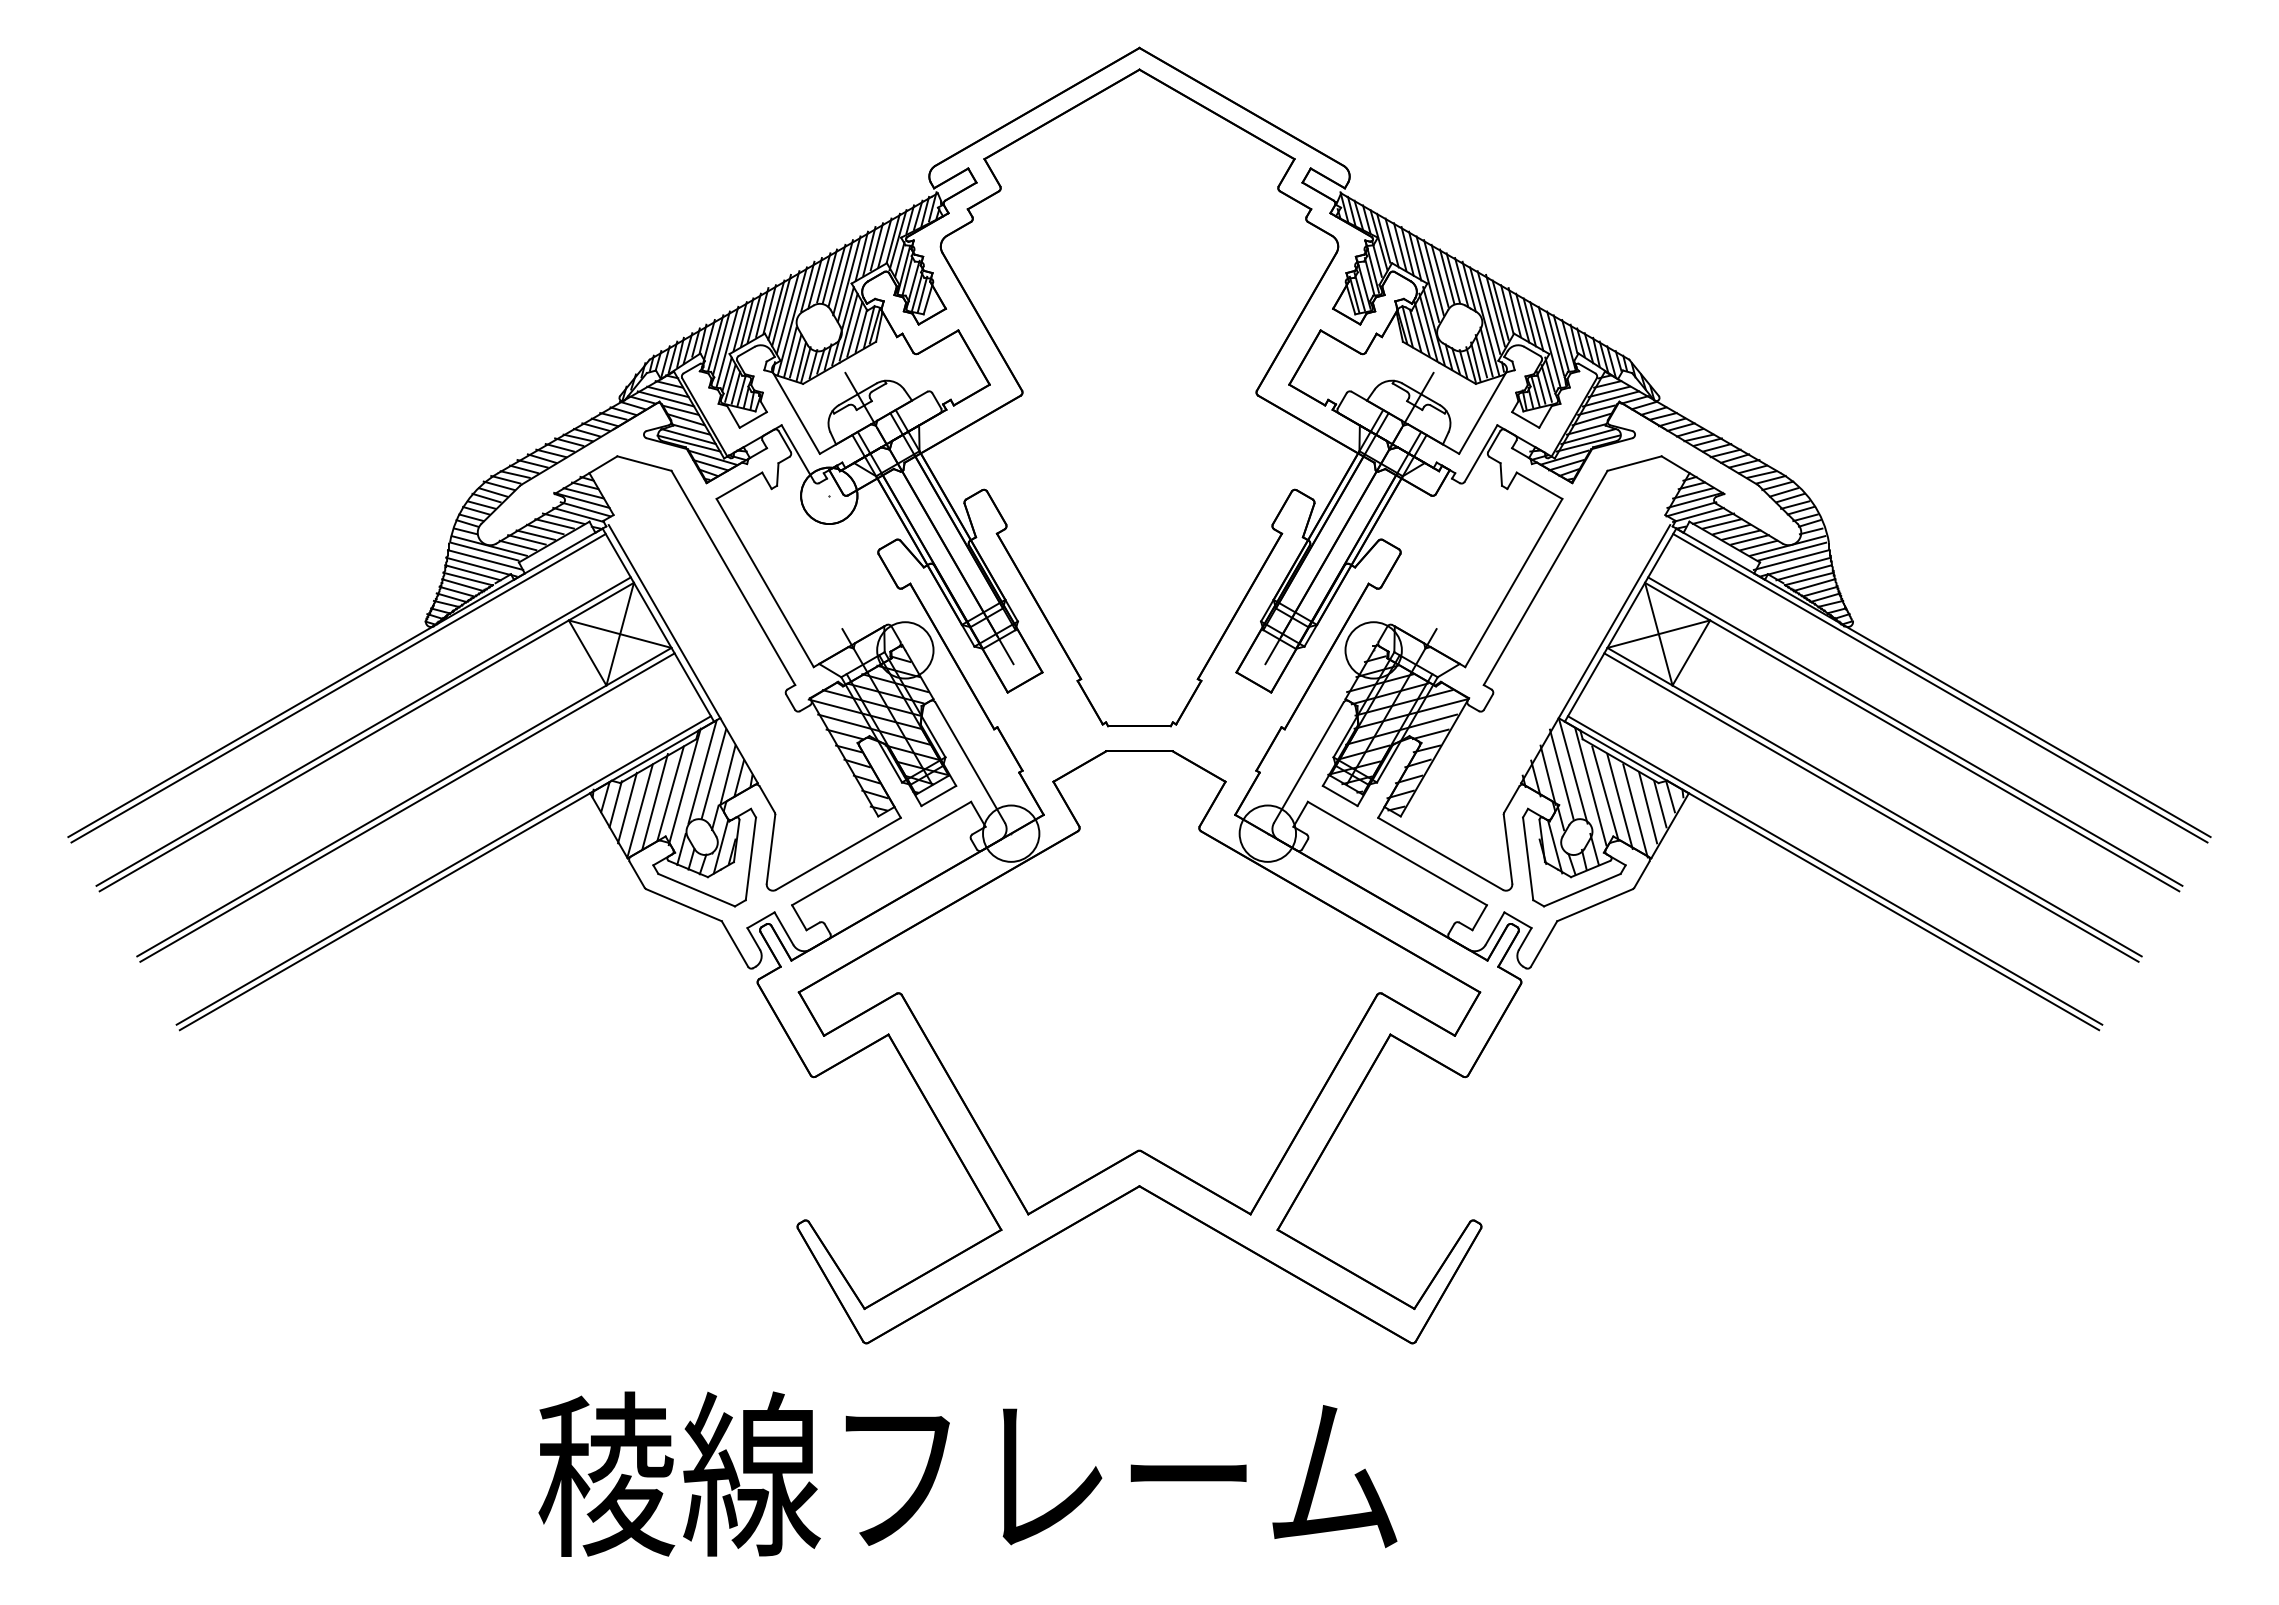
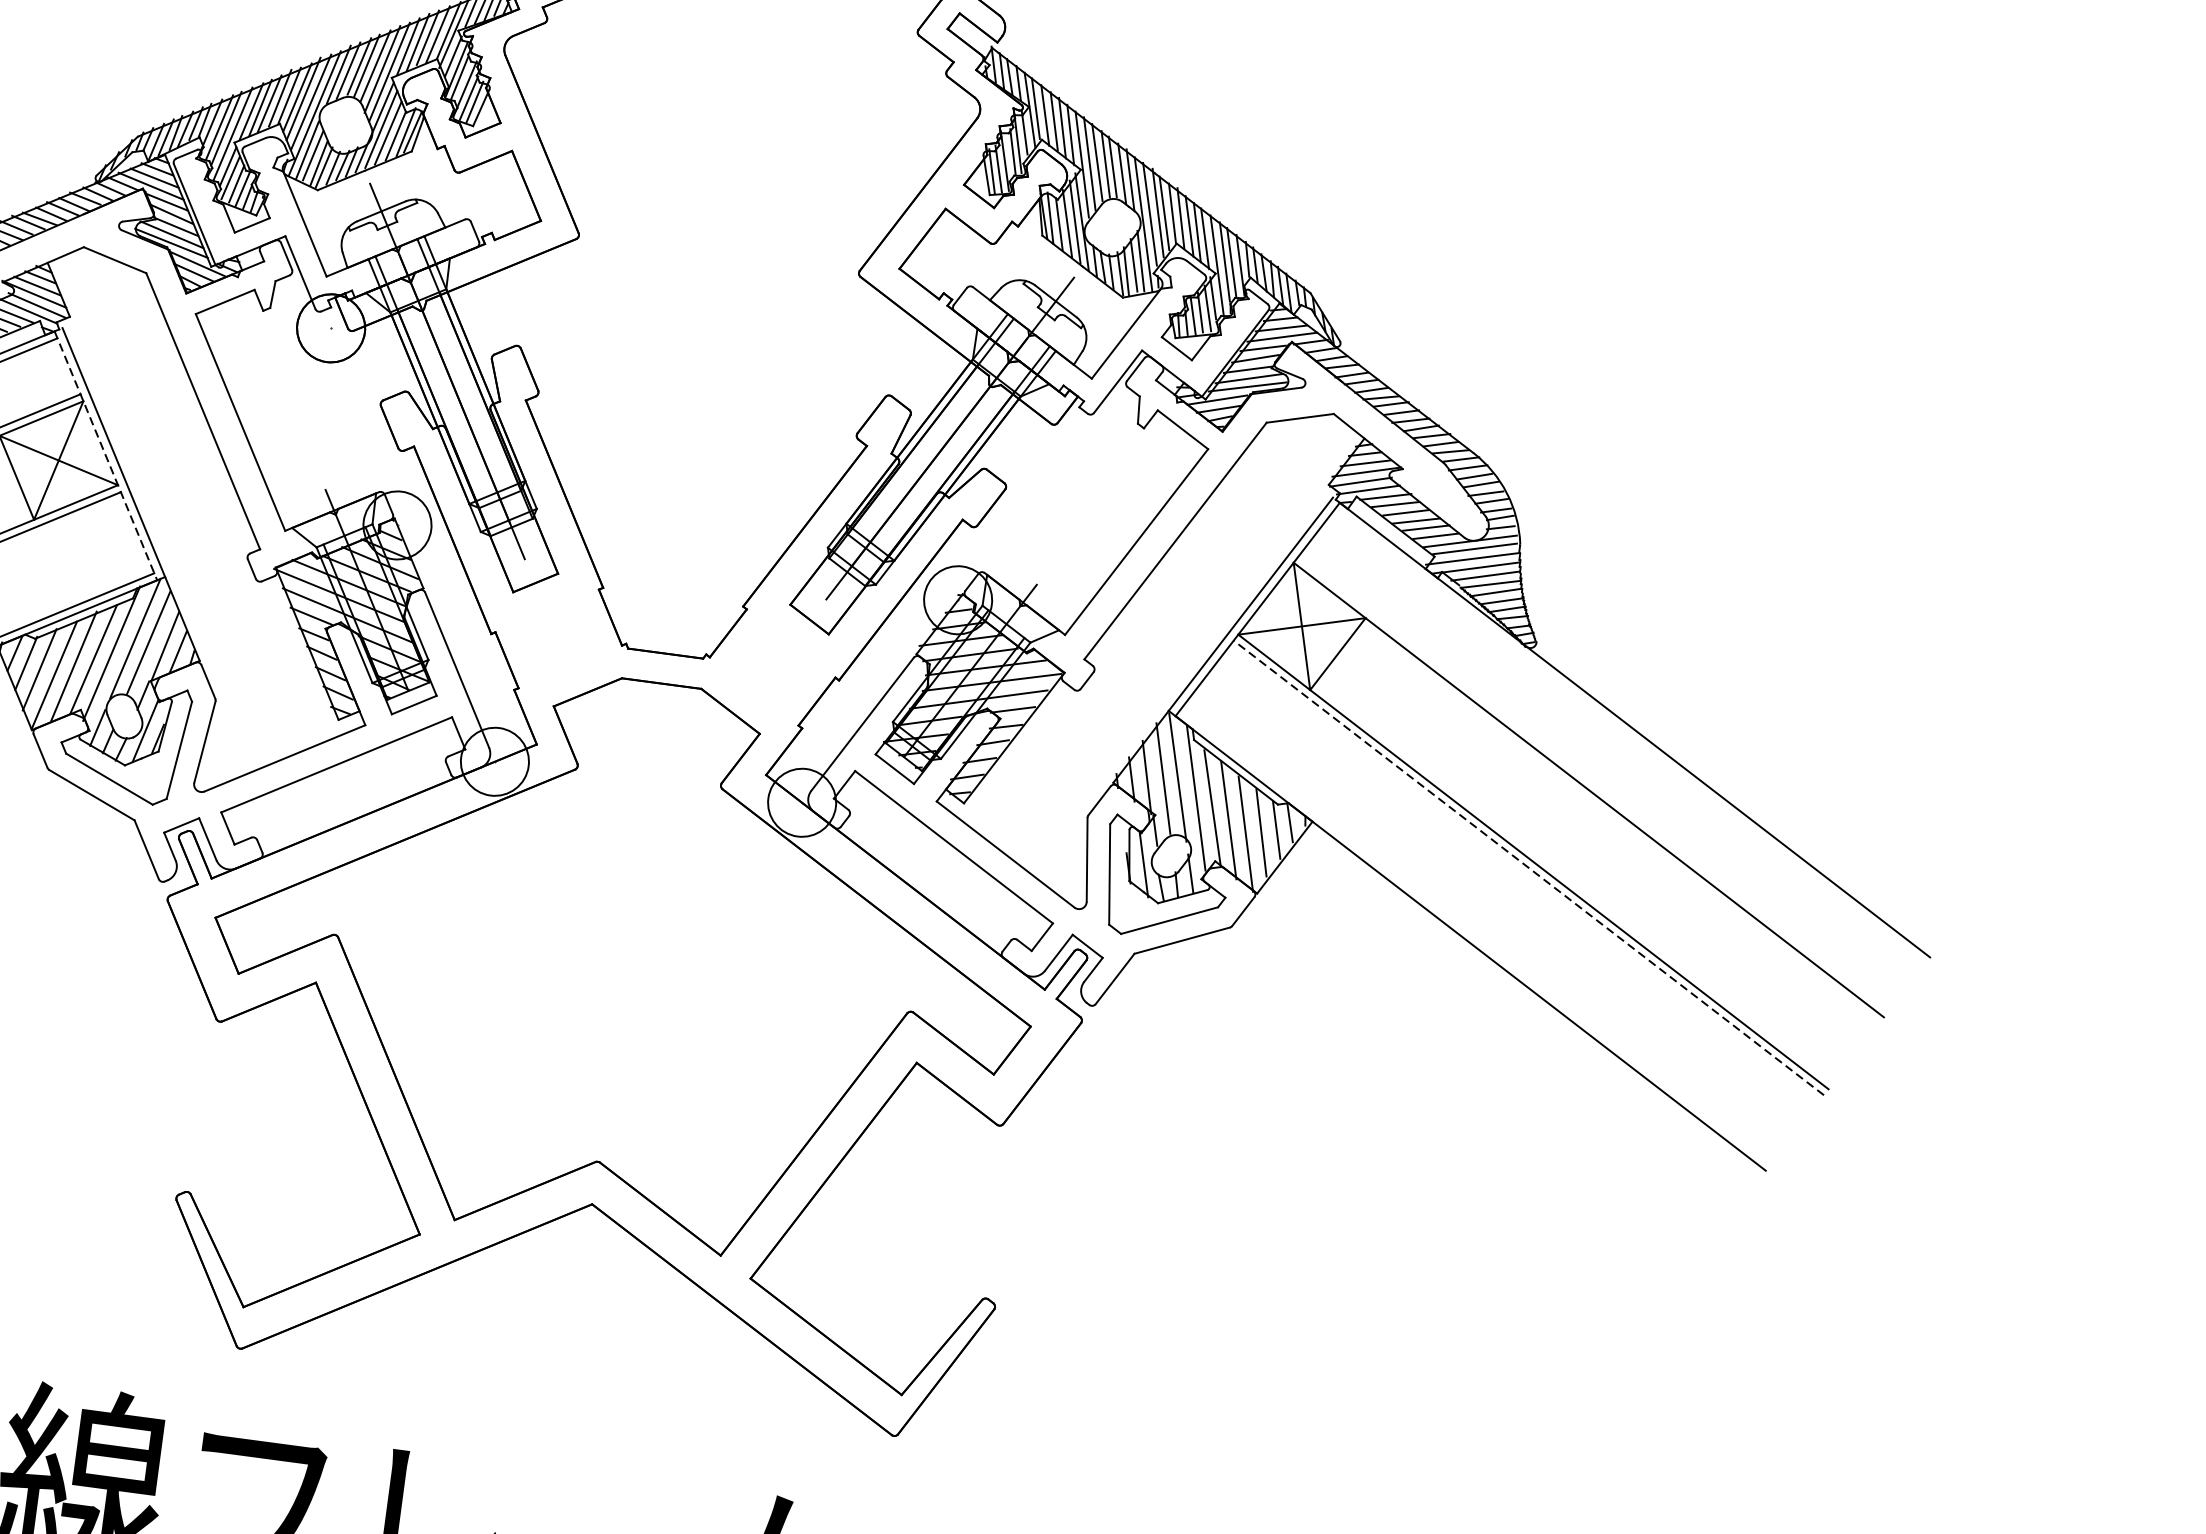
line: (658, 625) -> (106, 456), solid -> dashed
line: (1940, 688) -> (1630, 736), removed
line: (1915, 731) -> (1593, 783), removed
line: (1871, 807) -> (1528, 867), solid -> dashed
line: (1835, 870) -> (1475, 937), removed

